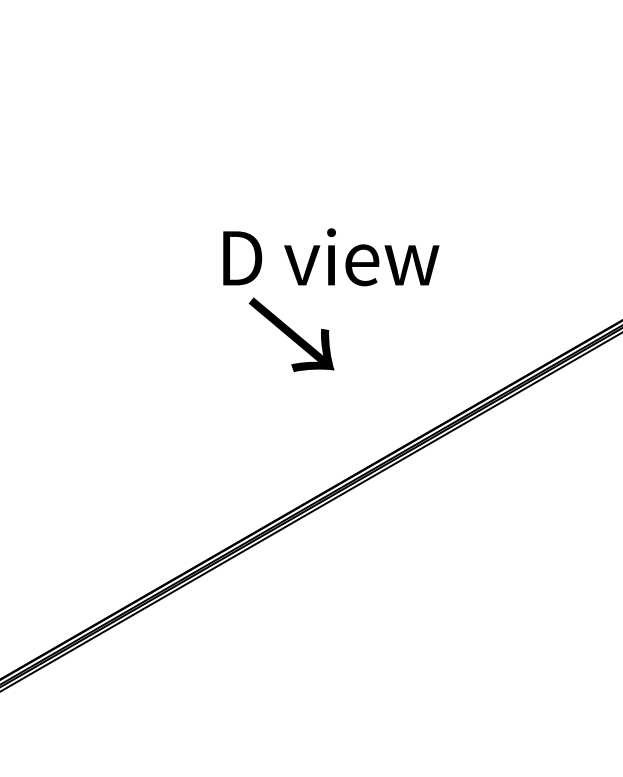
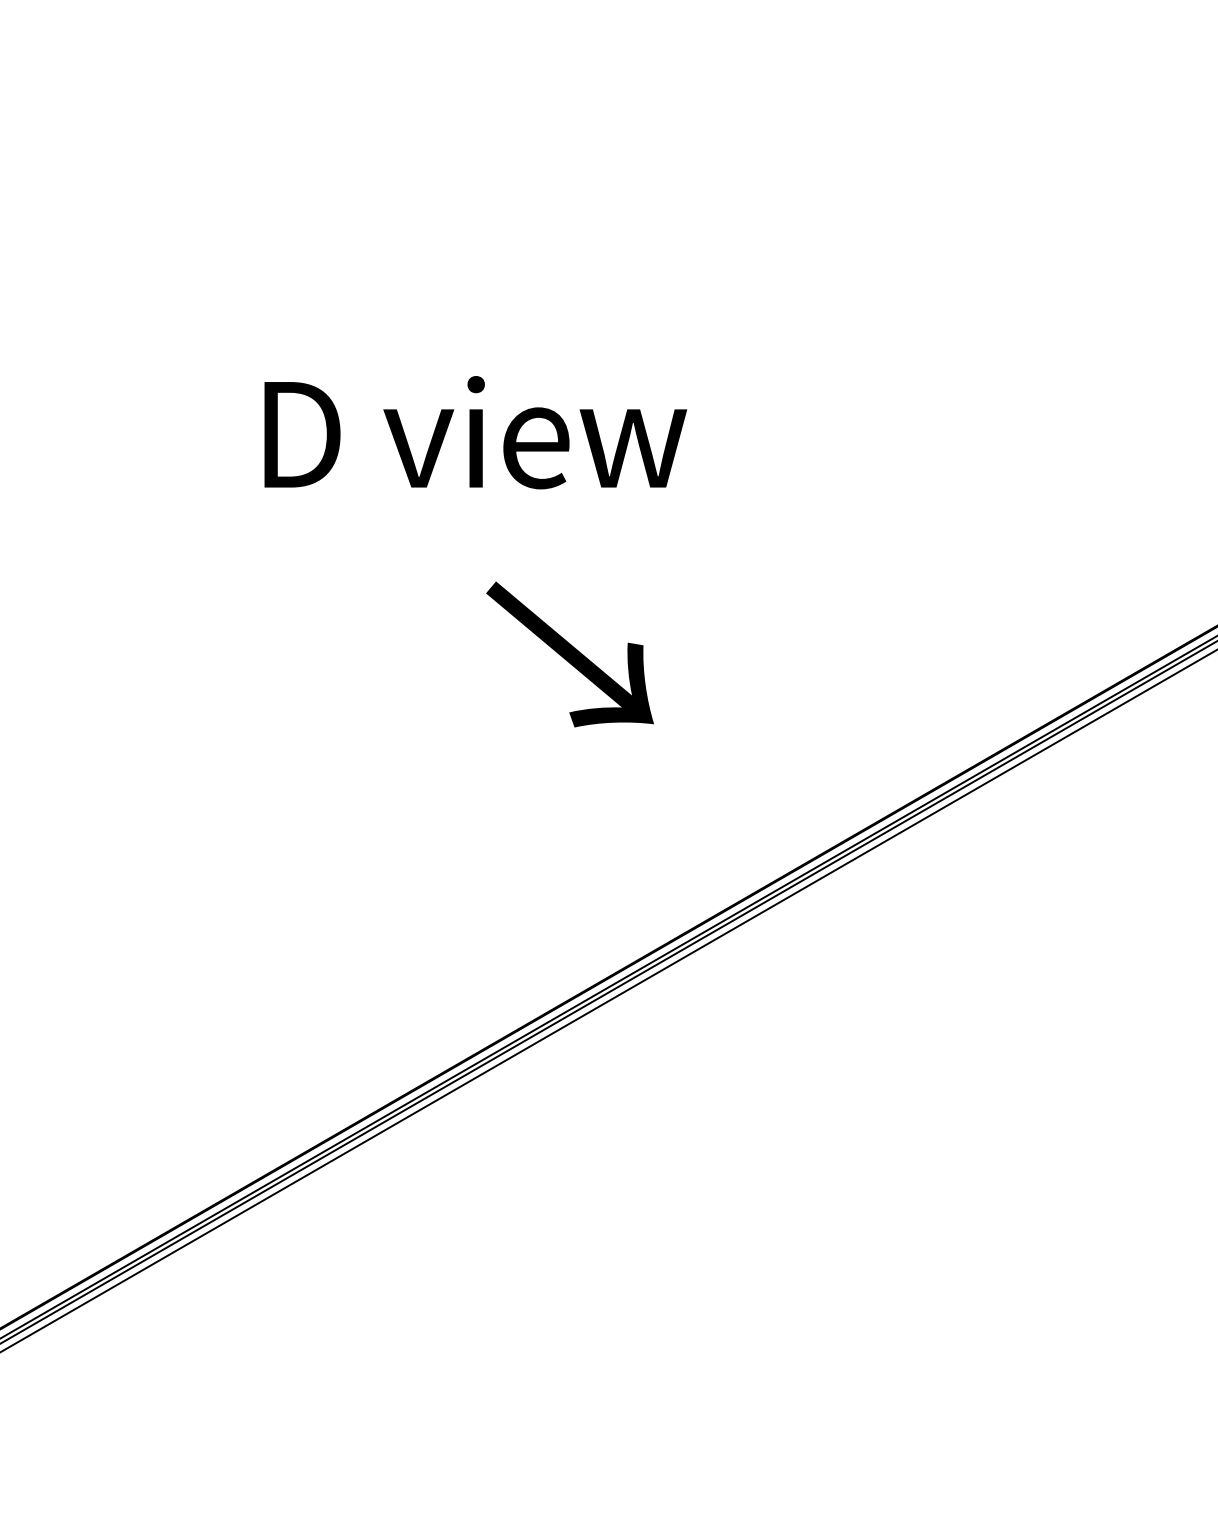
text: (331, 257) -> (476, 433), moved

